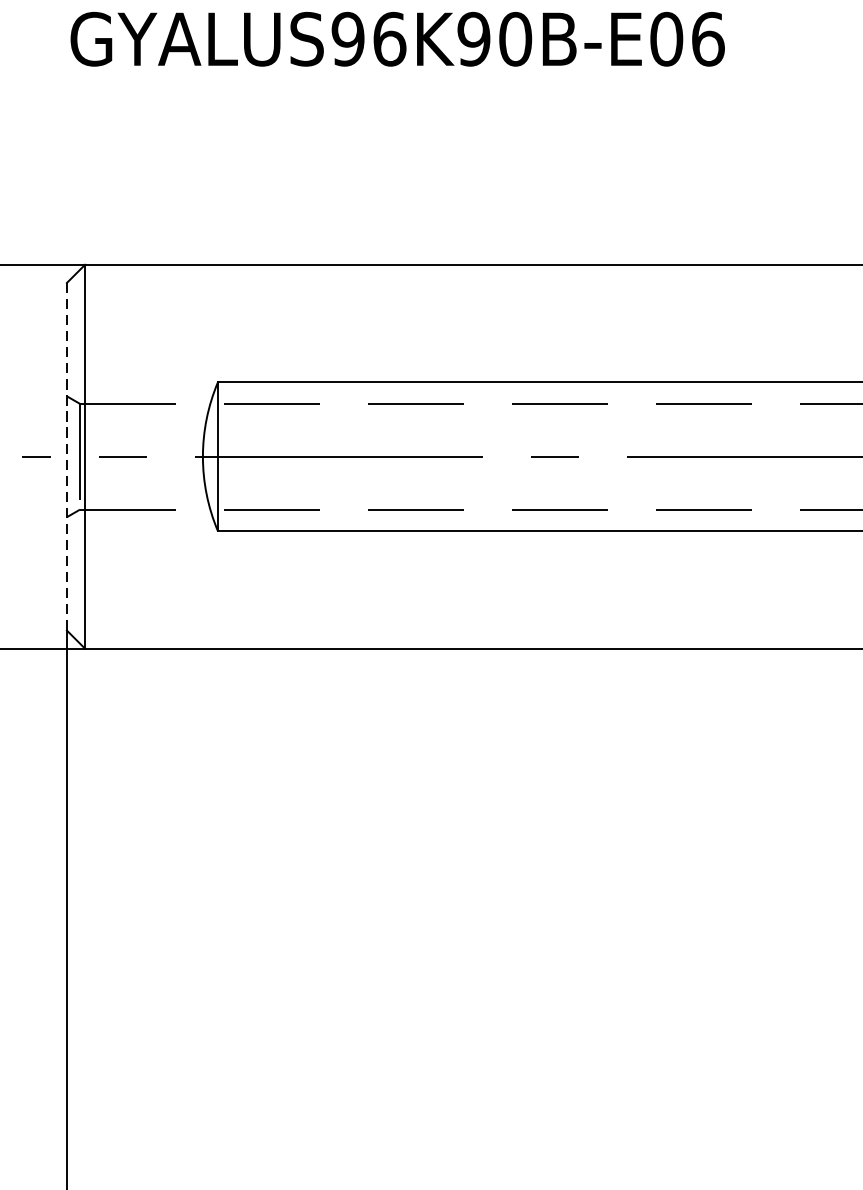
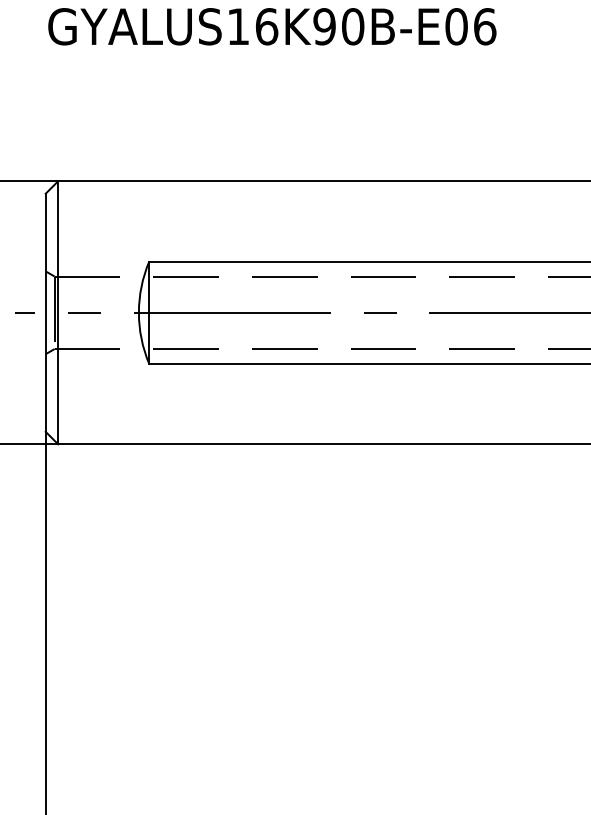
text: (348, 38) -> (238, 26), GYALUS96K90B-E06 -> GYALUS16K90B-E06
line: (66, 457) -> (45, 313), dashed -> solid

